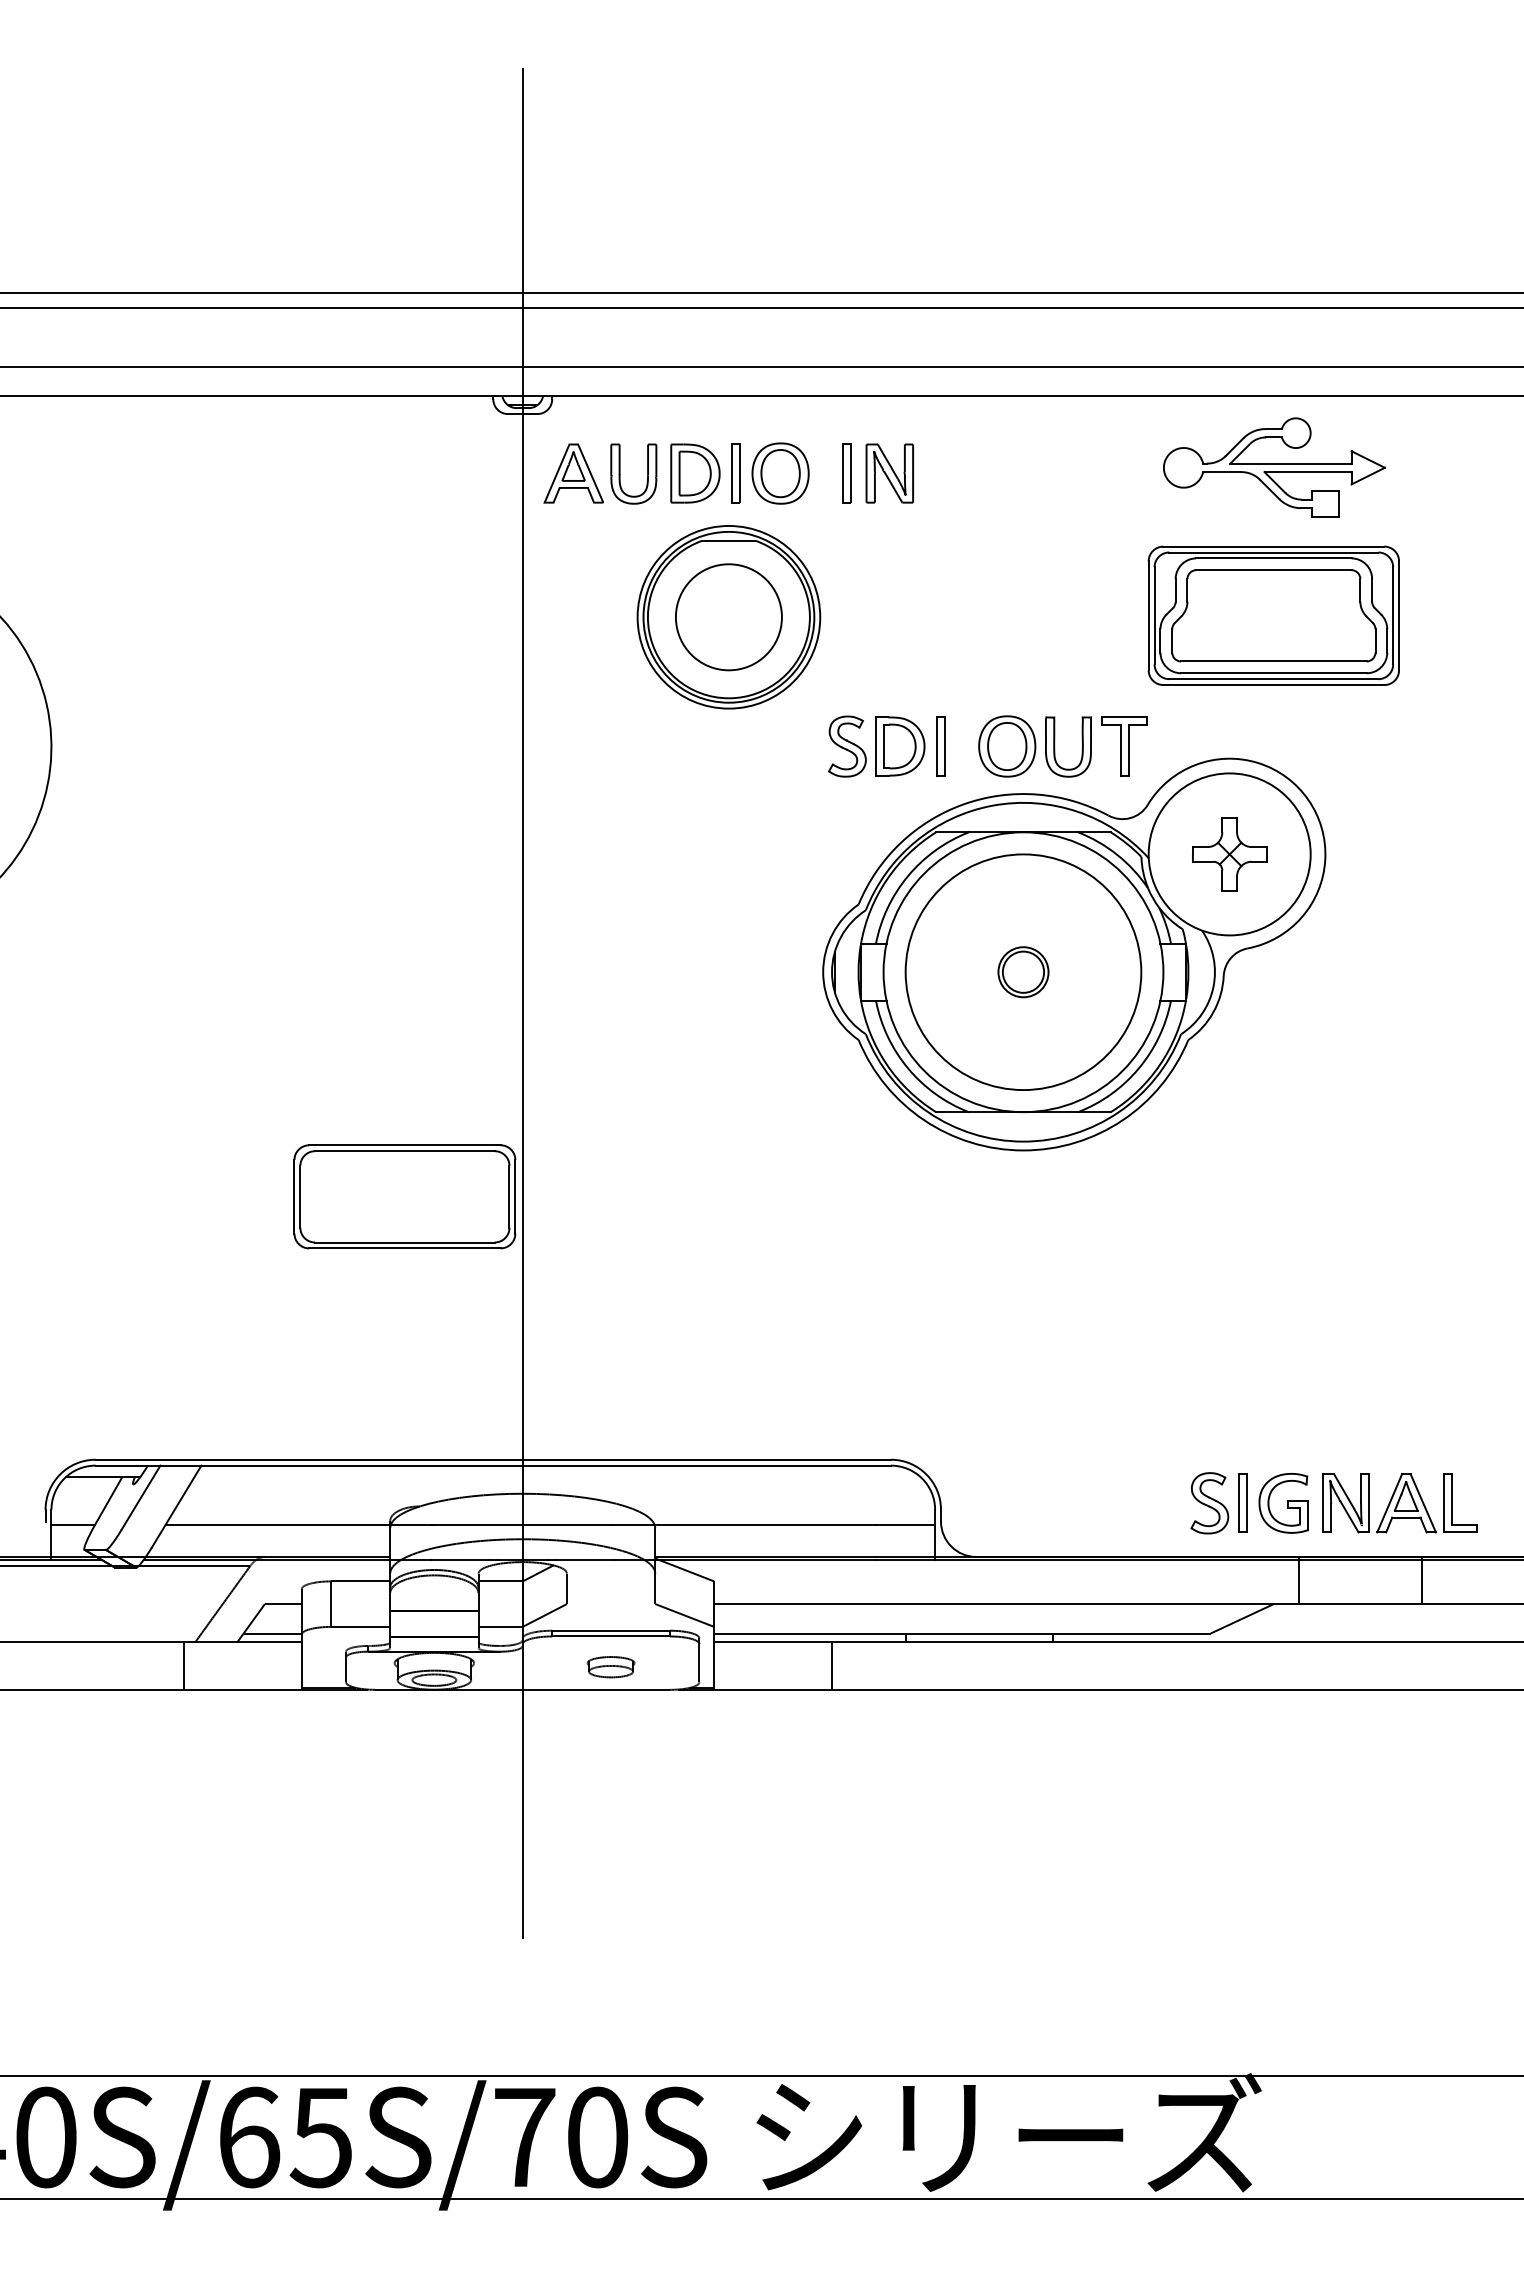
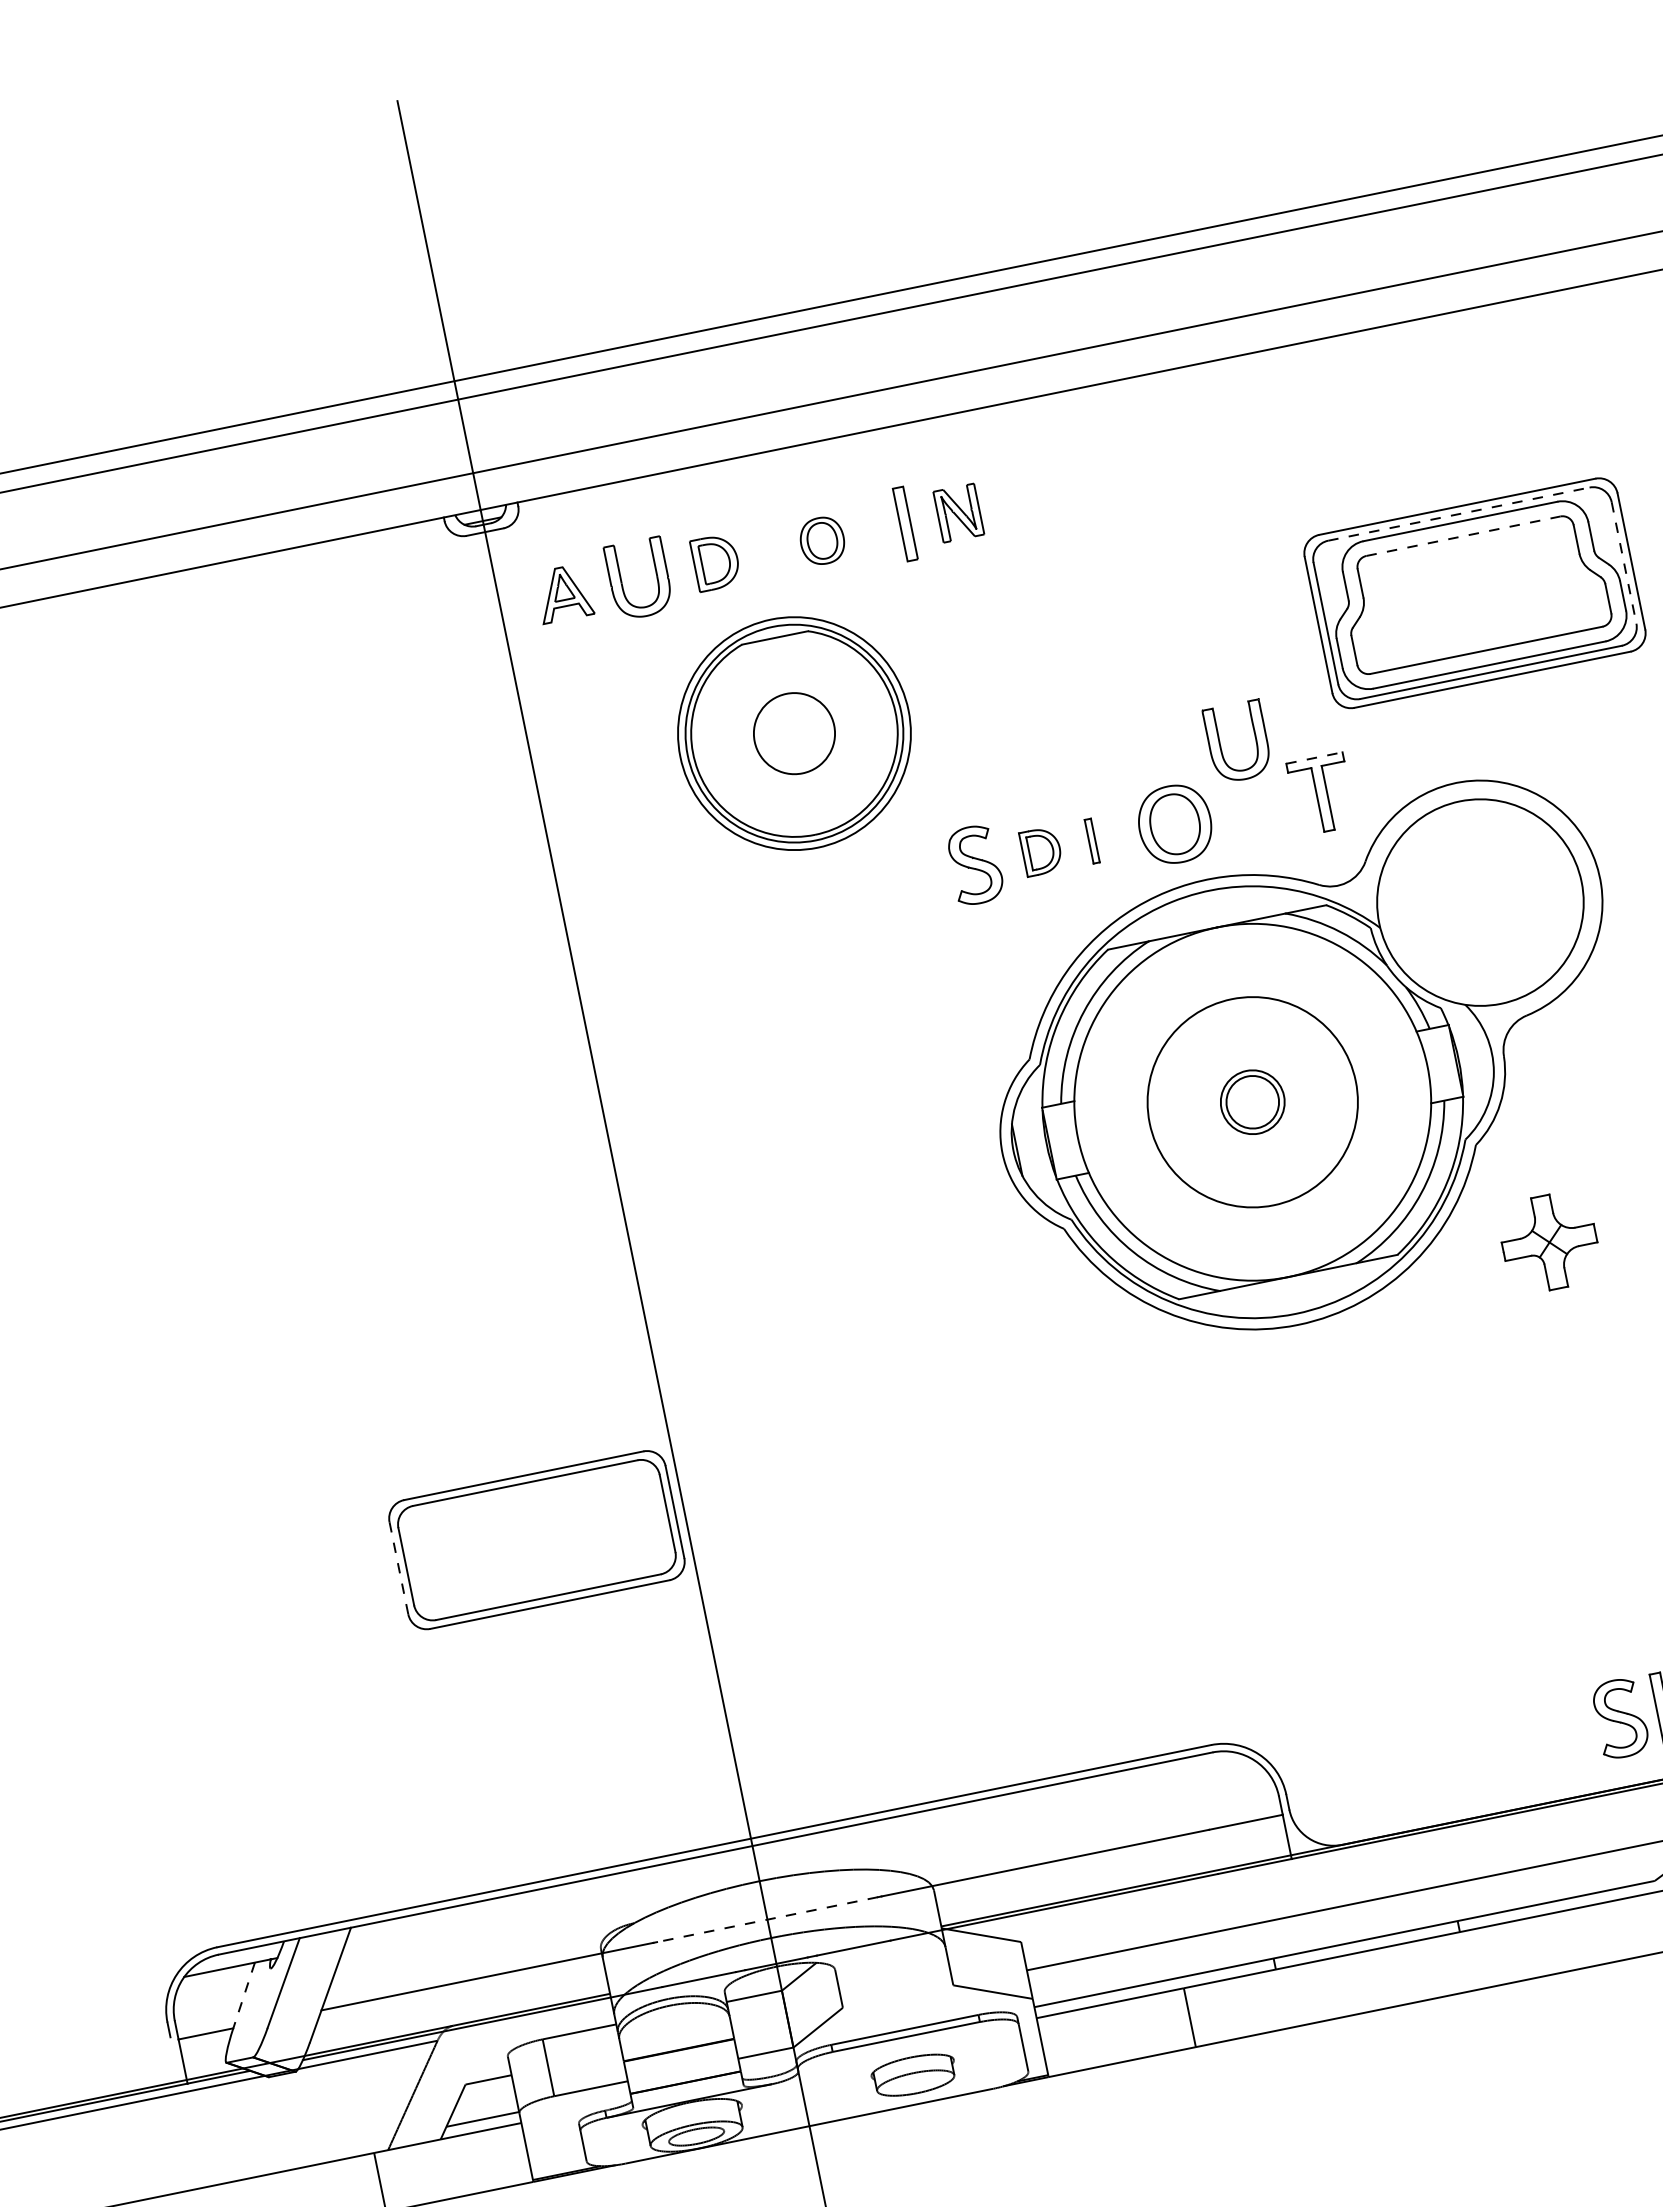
part: (1274, 467) -> (1438, 407), removed
part: (573, 473) -> (563, 593), size x0.7
part: (695, 473) -> (716, 562), size x0.7
part: (735, 473) -> (766, 552), removed
part: (780, 473) -> (822, 540), size x0.6
part: (889, 473) -> (958, 513), size x0.7
line: (1273, 552) -> (1458, 514), solid -> dashed
line: (1273, 570) -> (1463, 536), solid -> dashed
line: (1393, 615) -> (1624, 562), solid -> dashed
circle: (728, 617) -> (793, 733), size x0.6
line: (1124, 717) -> (1314, 758), solid -> dashed
part: (900, 746) -> (1041, 851), size x0.6
part: (940, 746) -> (1091, 841), size x0.6
part: (1055, 746) -> (1221, 744), moved
part: (1229, 854) -> (1549, 1242), moved
circle: (1023, 972) -> (1252, 1102), size x0.7
line: (294, 1196) -> (398, 1567), solid -> dashed
line: (108, 1501) -> (244, 1996), solid -> dashed
line: (522, 1524) -> (767, 1919), solid -> dashed
part: (610, 1667) -> (913, 2075), size x1.4

